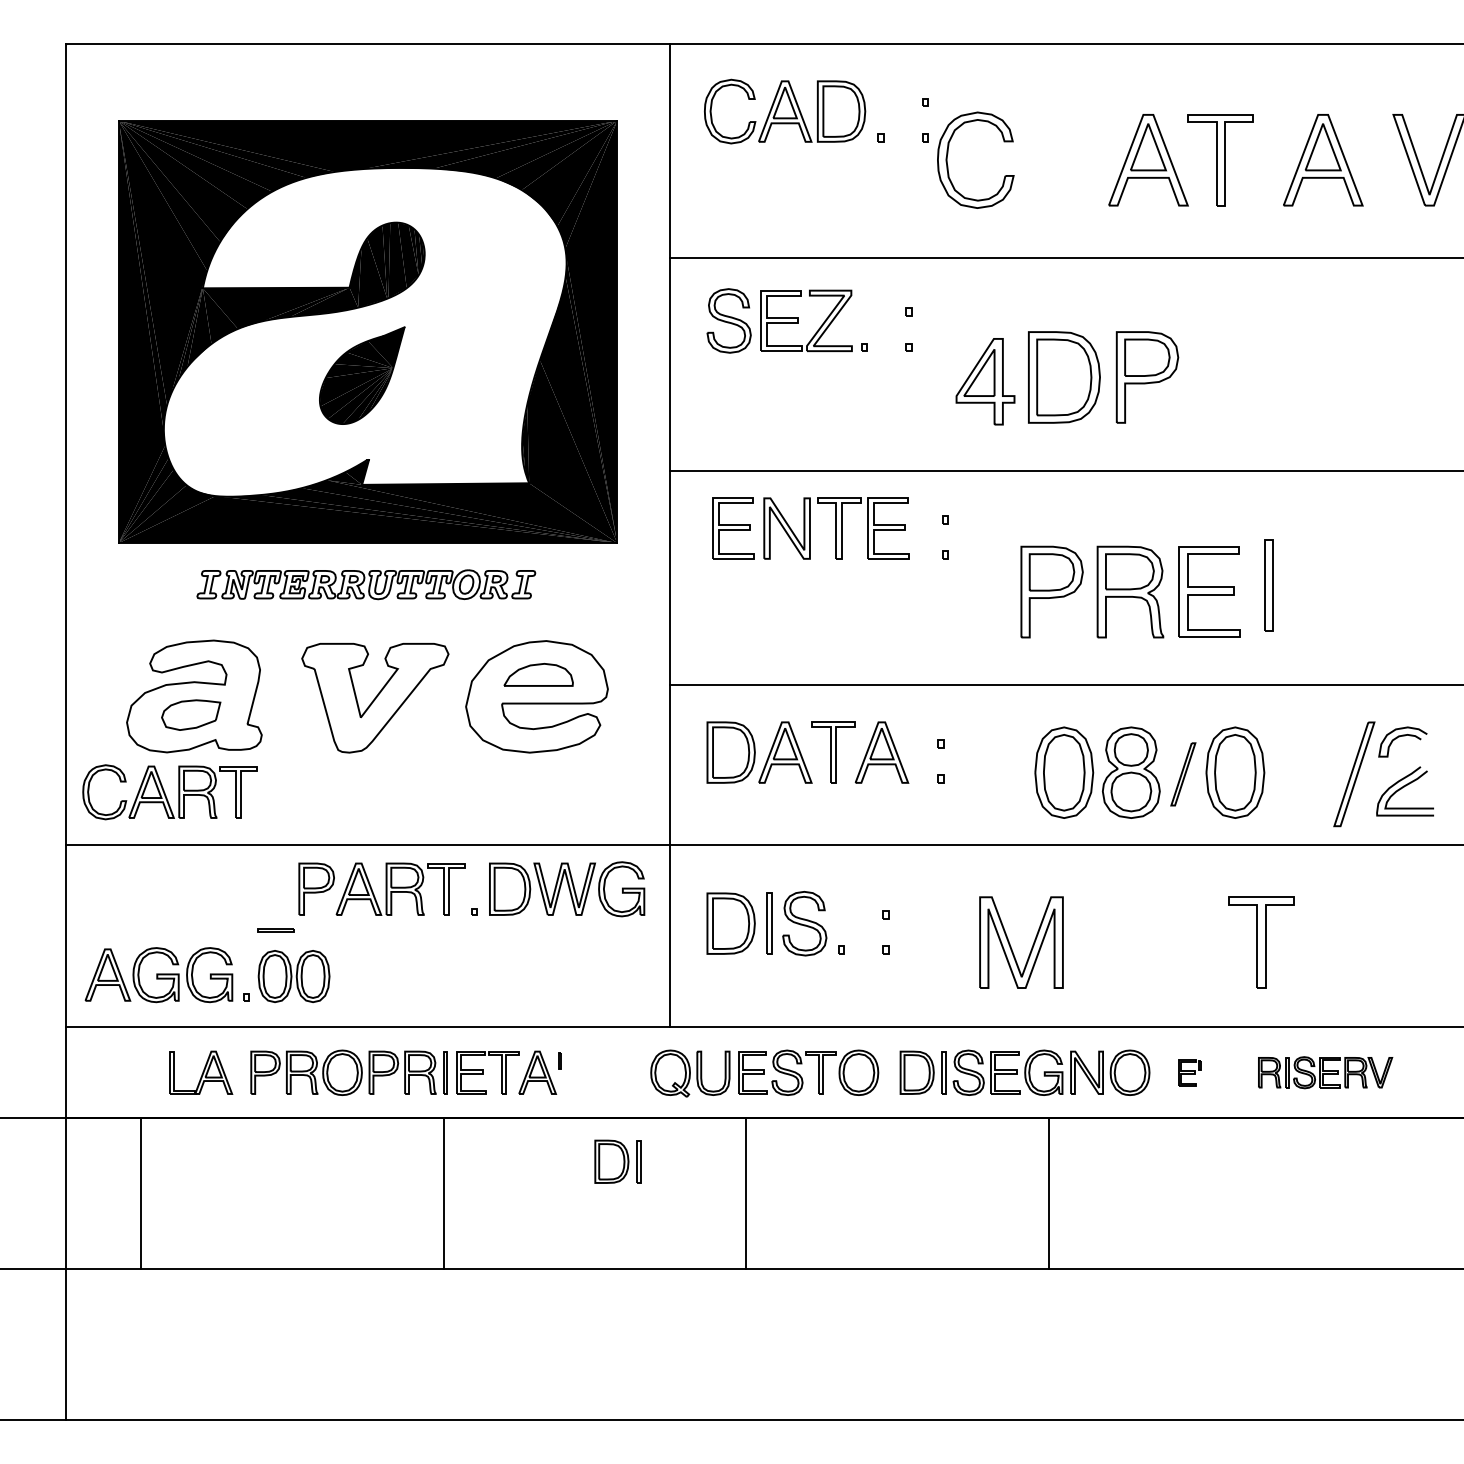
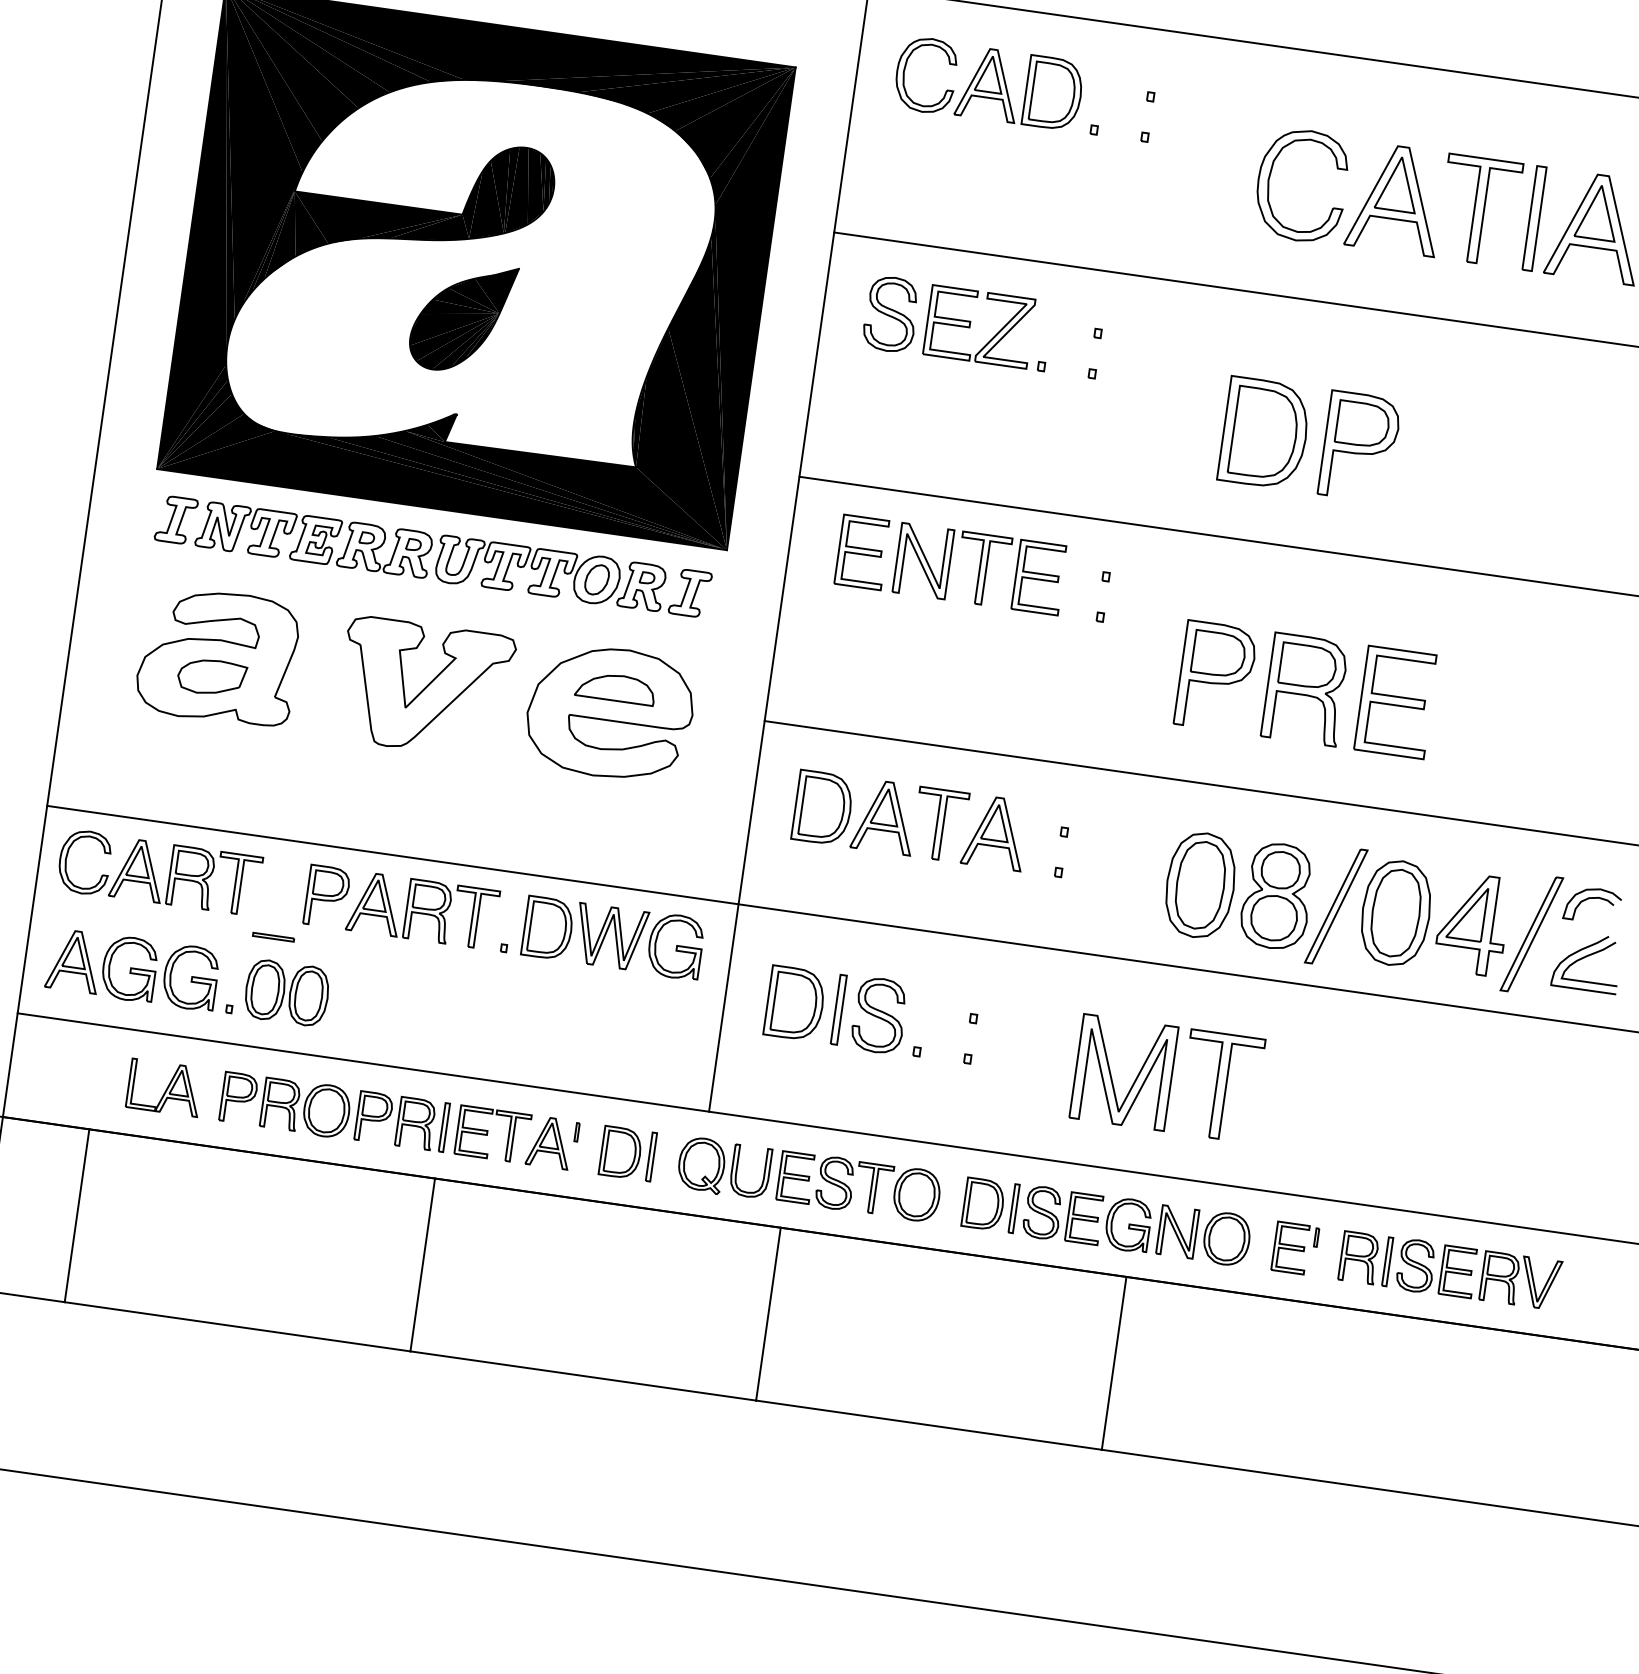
part: (948, 154) -> (1271, 174), moved
part: (985, 381) -> (1472, 923), moved
part: (366, 584) -> (433, 556), size x1.43
part: (1268, 585) -> (1533, 218), moved
part: (1183, 774) -> (1336, 906), size x1.67
part: (169, 792) -> (158, 873), moved
part: (1261, 942) -> (1221, 1086), moved
part: (1189, 1072) -> (1294, 1248), size x1.67
part: (1325, 1072) -> (1450, 1270), size x1.43
part: (617, 1161) -> (627, 1153), moved

